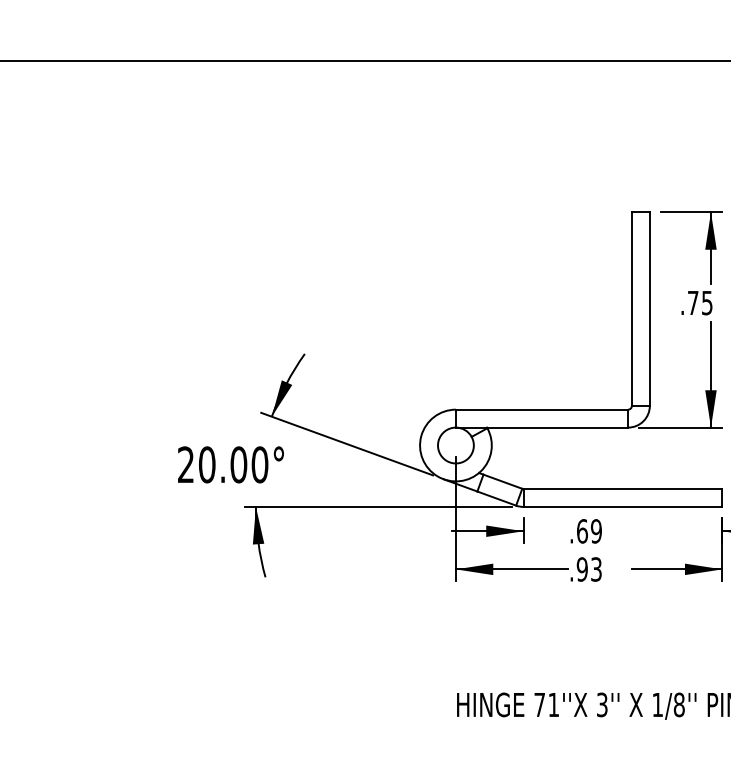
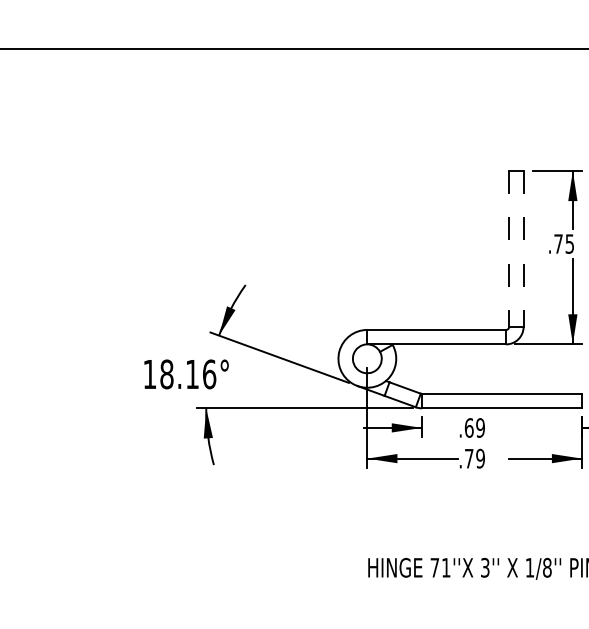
line: (631, 309) -> (508, 249), solid -> dashed
line: (649, 309) -> (523, 249), solid -> dashed
text: (223, 464) -> (180, 374), 20.00° -> 18.16°
text: (588, 569) -> (474, 458), .93 -> .79

